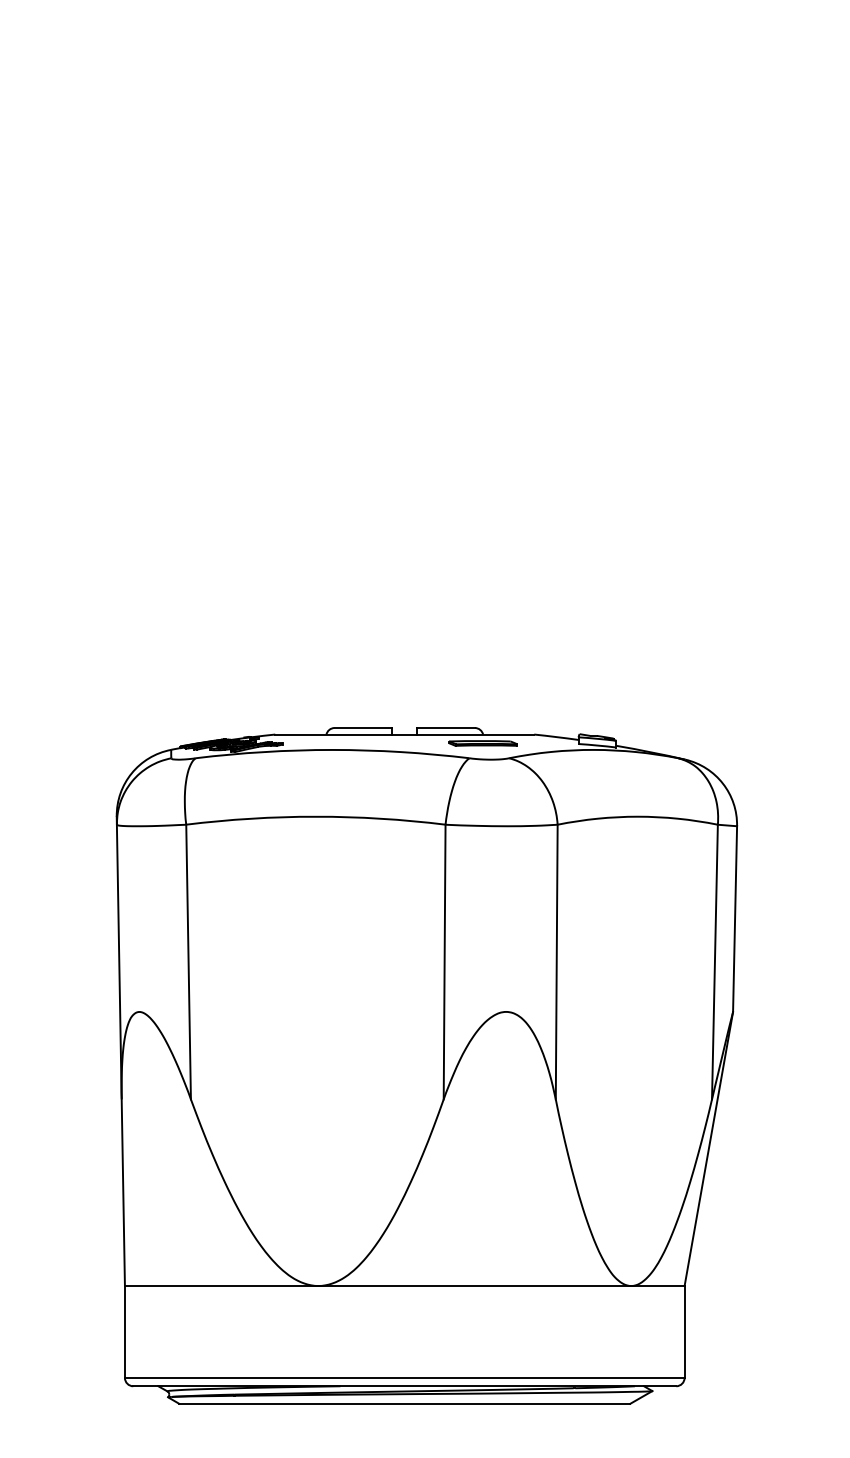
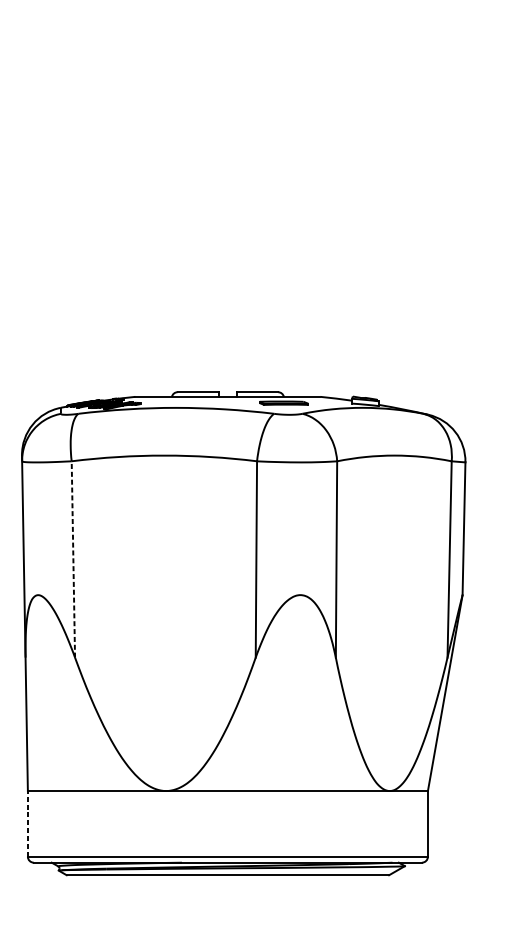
line: (188, 961) -> (73, 559), solid -> dashed
line: (124, 1331) -> (27, 823), solid -> dashed

